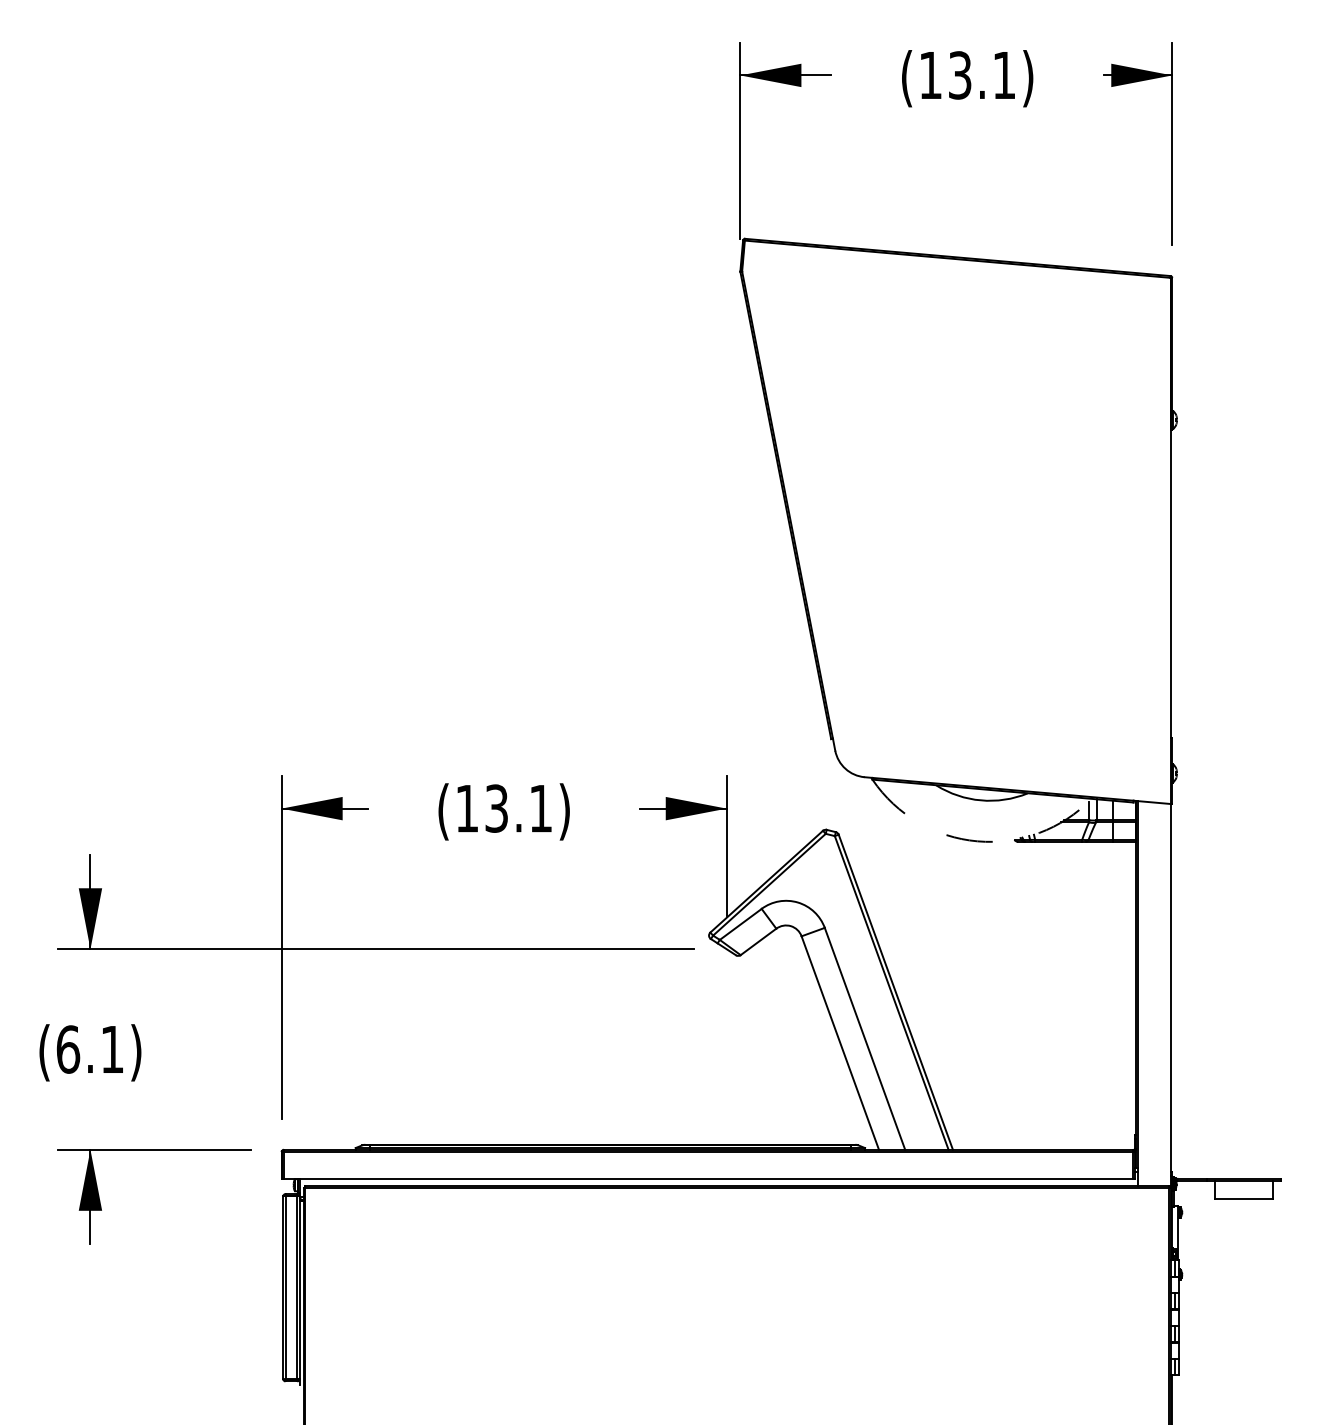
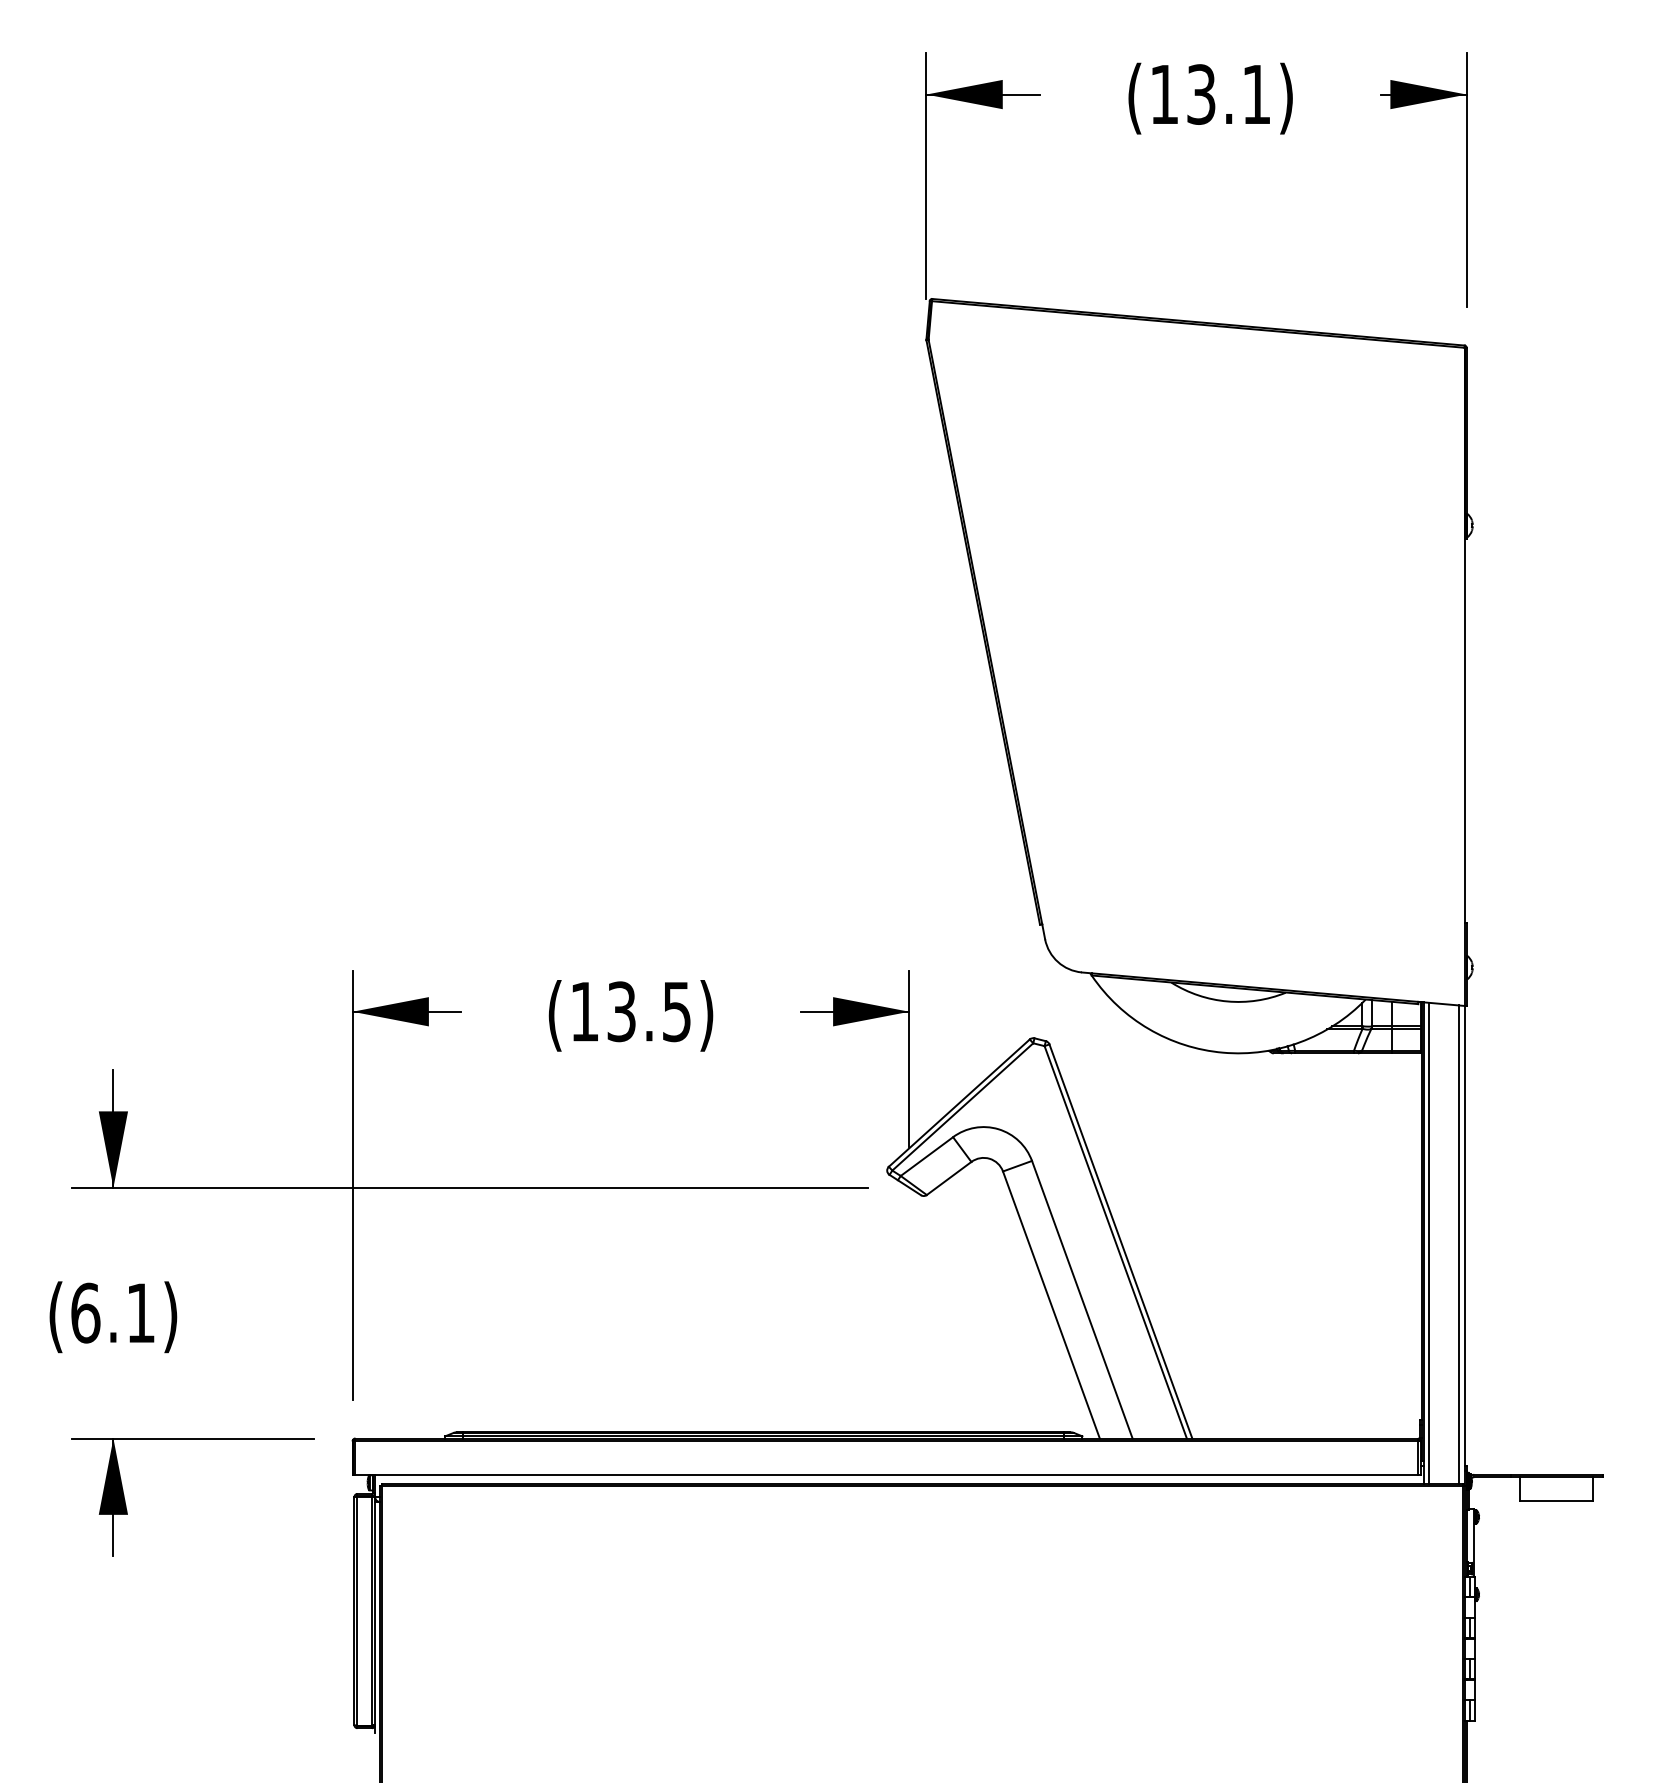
text: (540, 809) -> (676, 1012), (13.1) -> (13.5)
arc: (977, 841) -> (1223, 1052), dashed -> solid
line: (1141, 993) -> (1428, 1243), added
line: (1166, 994) -> (1459, 1244), added

